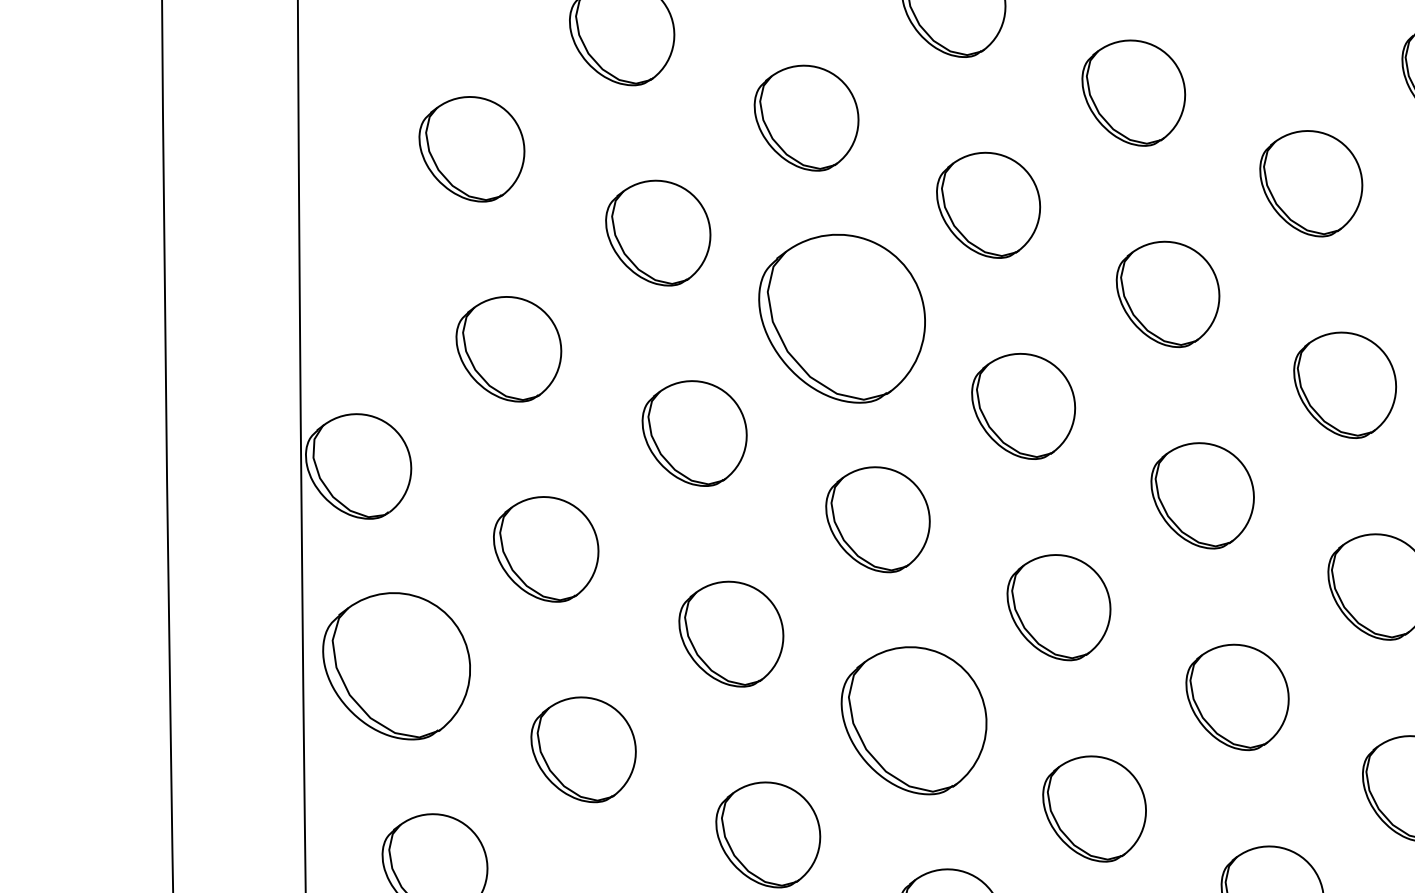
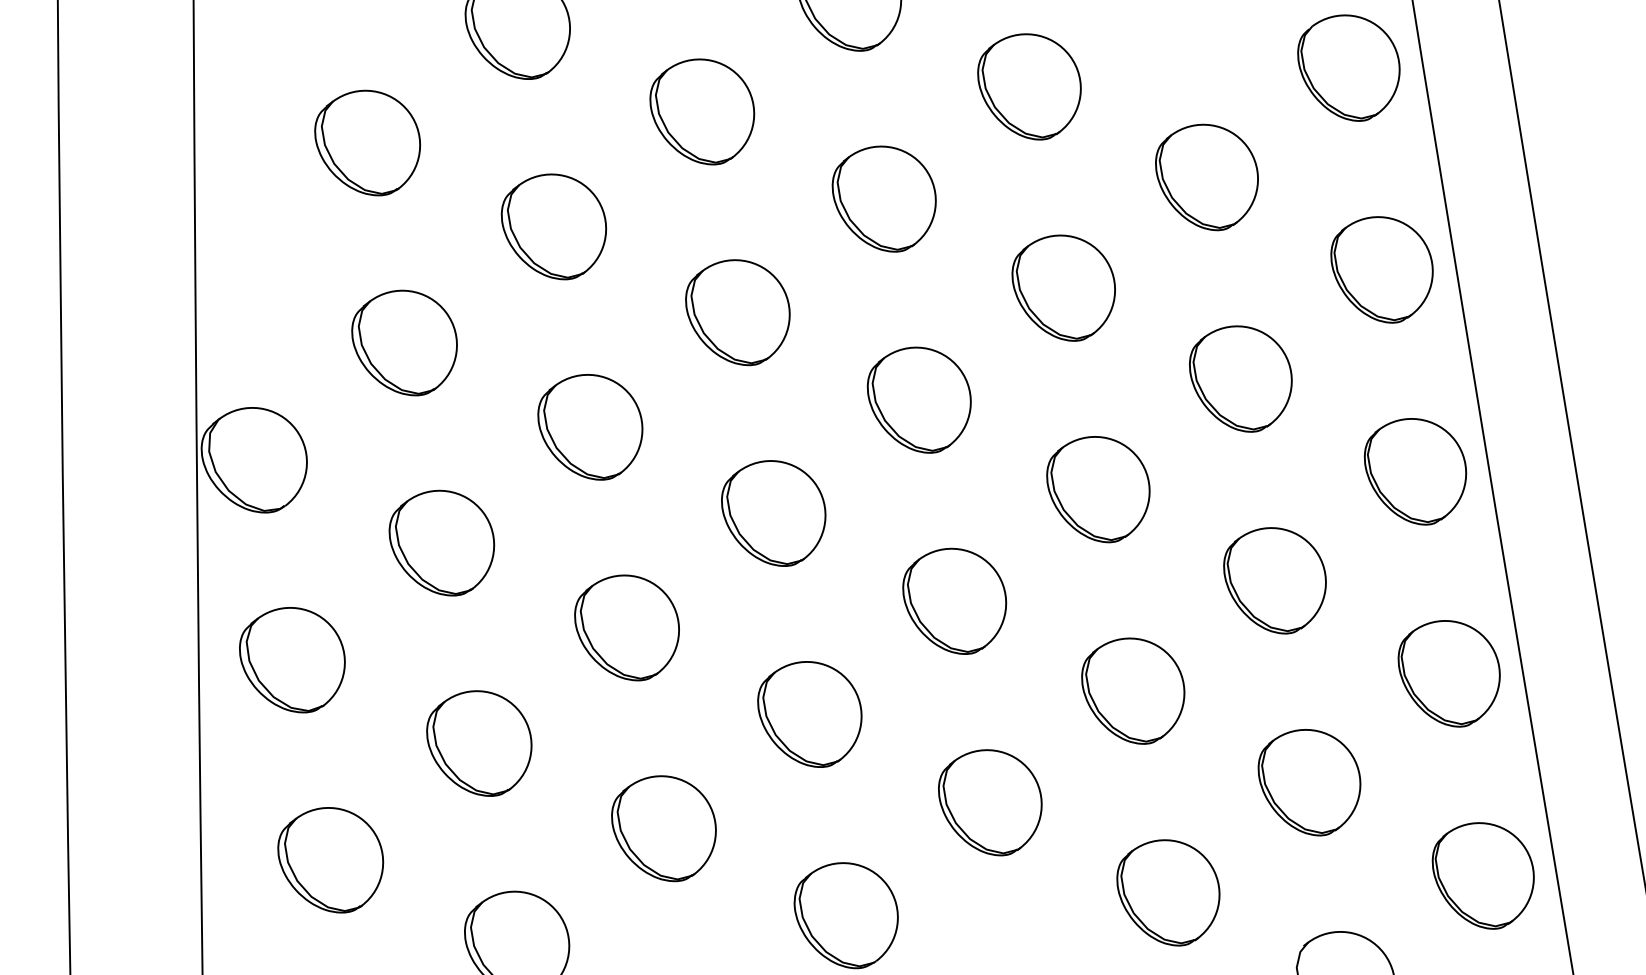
part: (841, 318) -> (737, 312), size x0.62
part: (396, 666) -> (292, 660), size x0.71
part: (913, 720) -> (809, 714), size x0.71

